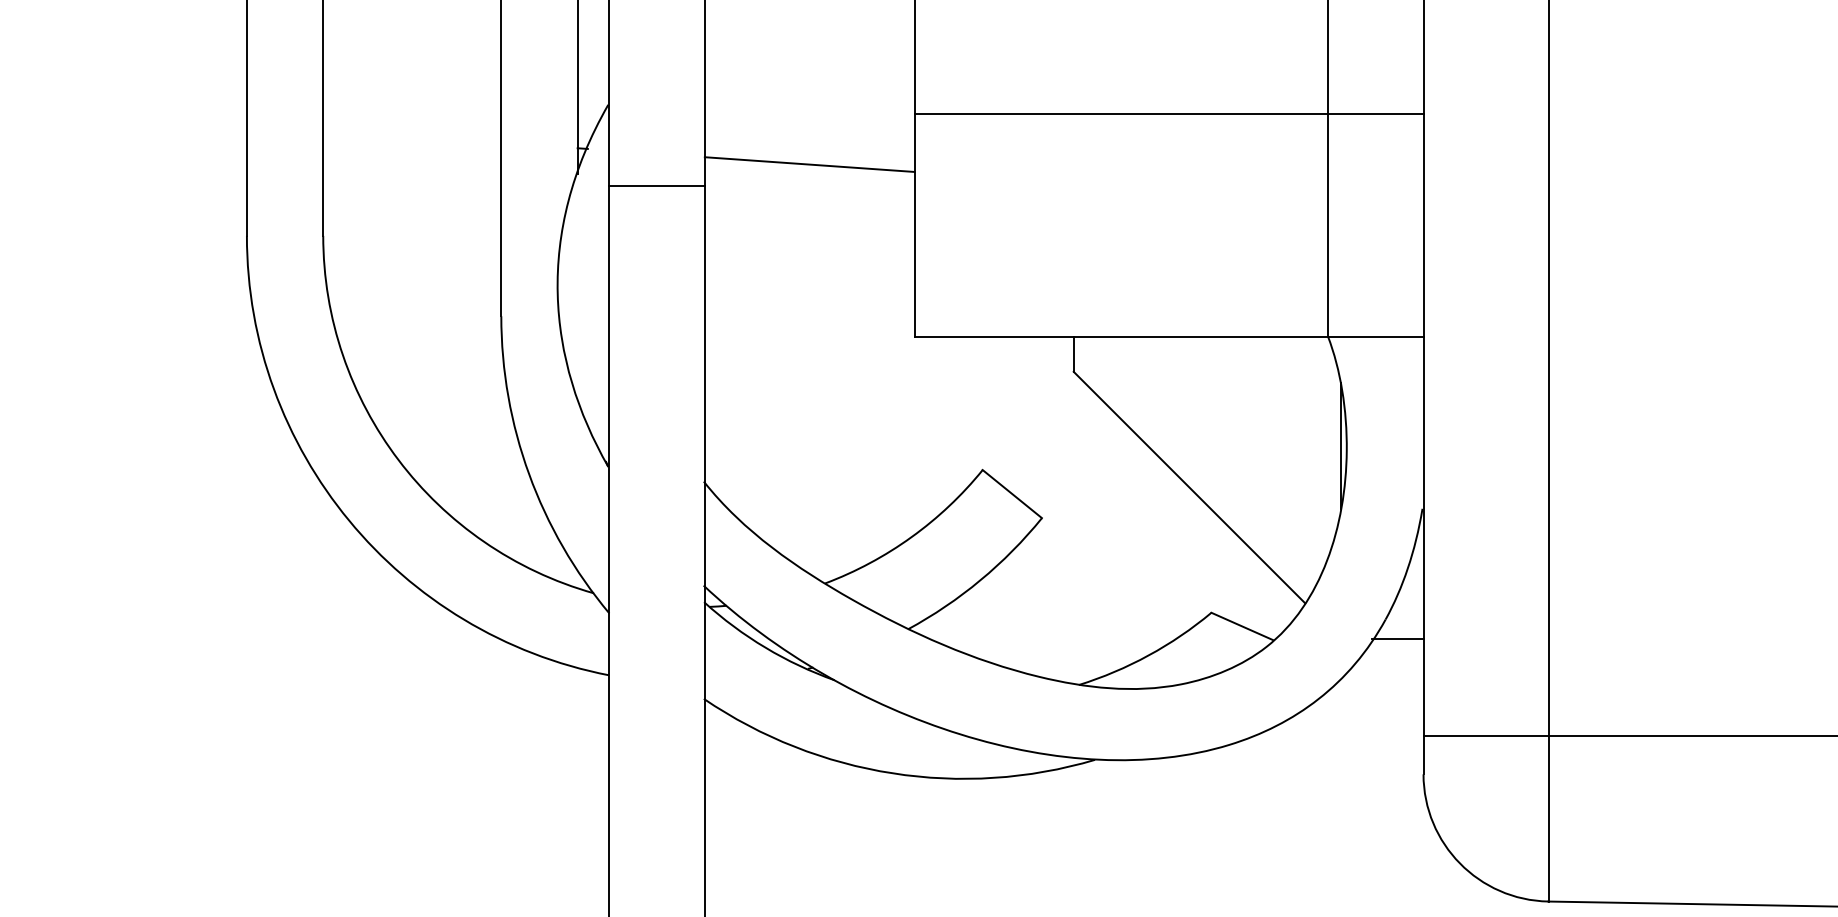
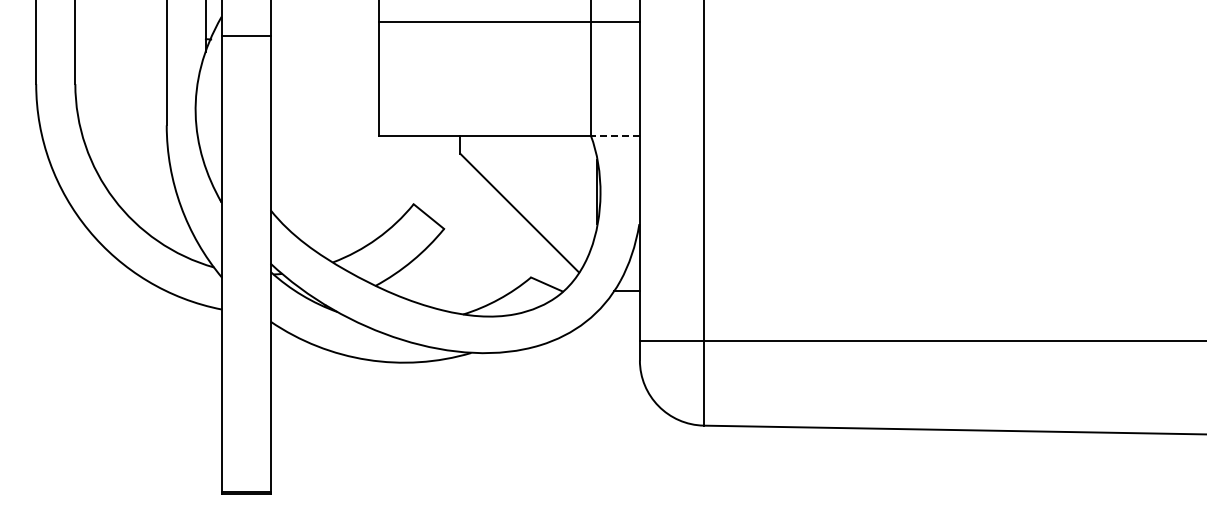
line: (808, 164) -> (324, 47), removed
line: (656, 185) -> (246, 36), moved
line: (1374, 336) -> (614, 135), solid -> dashed

